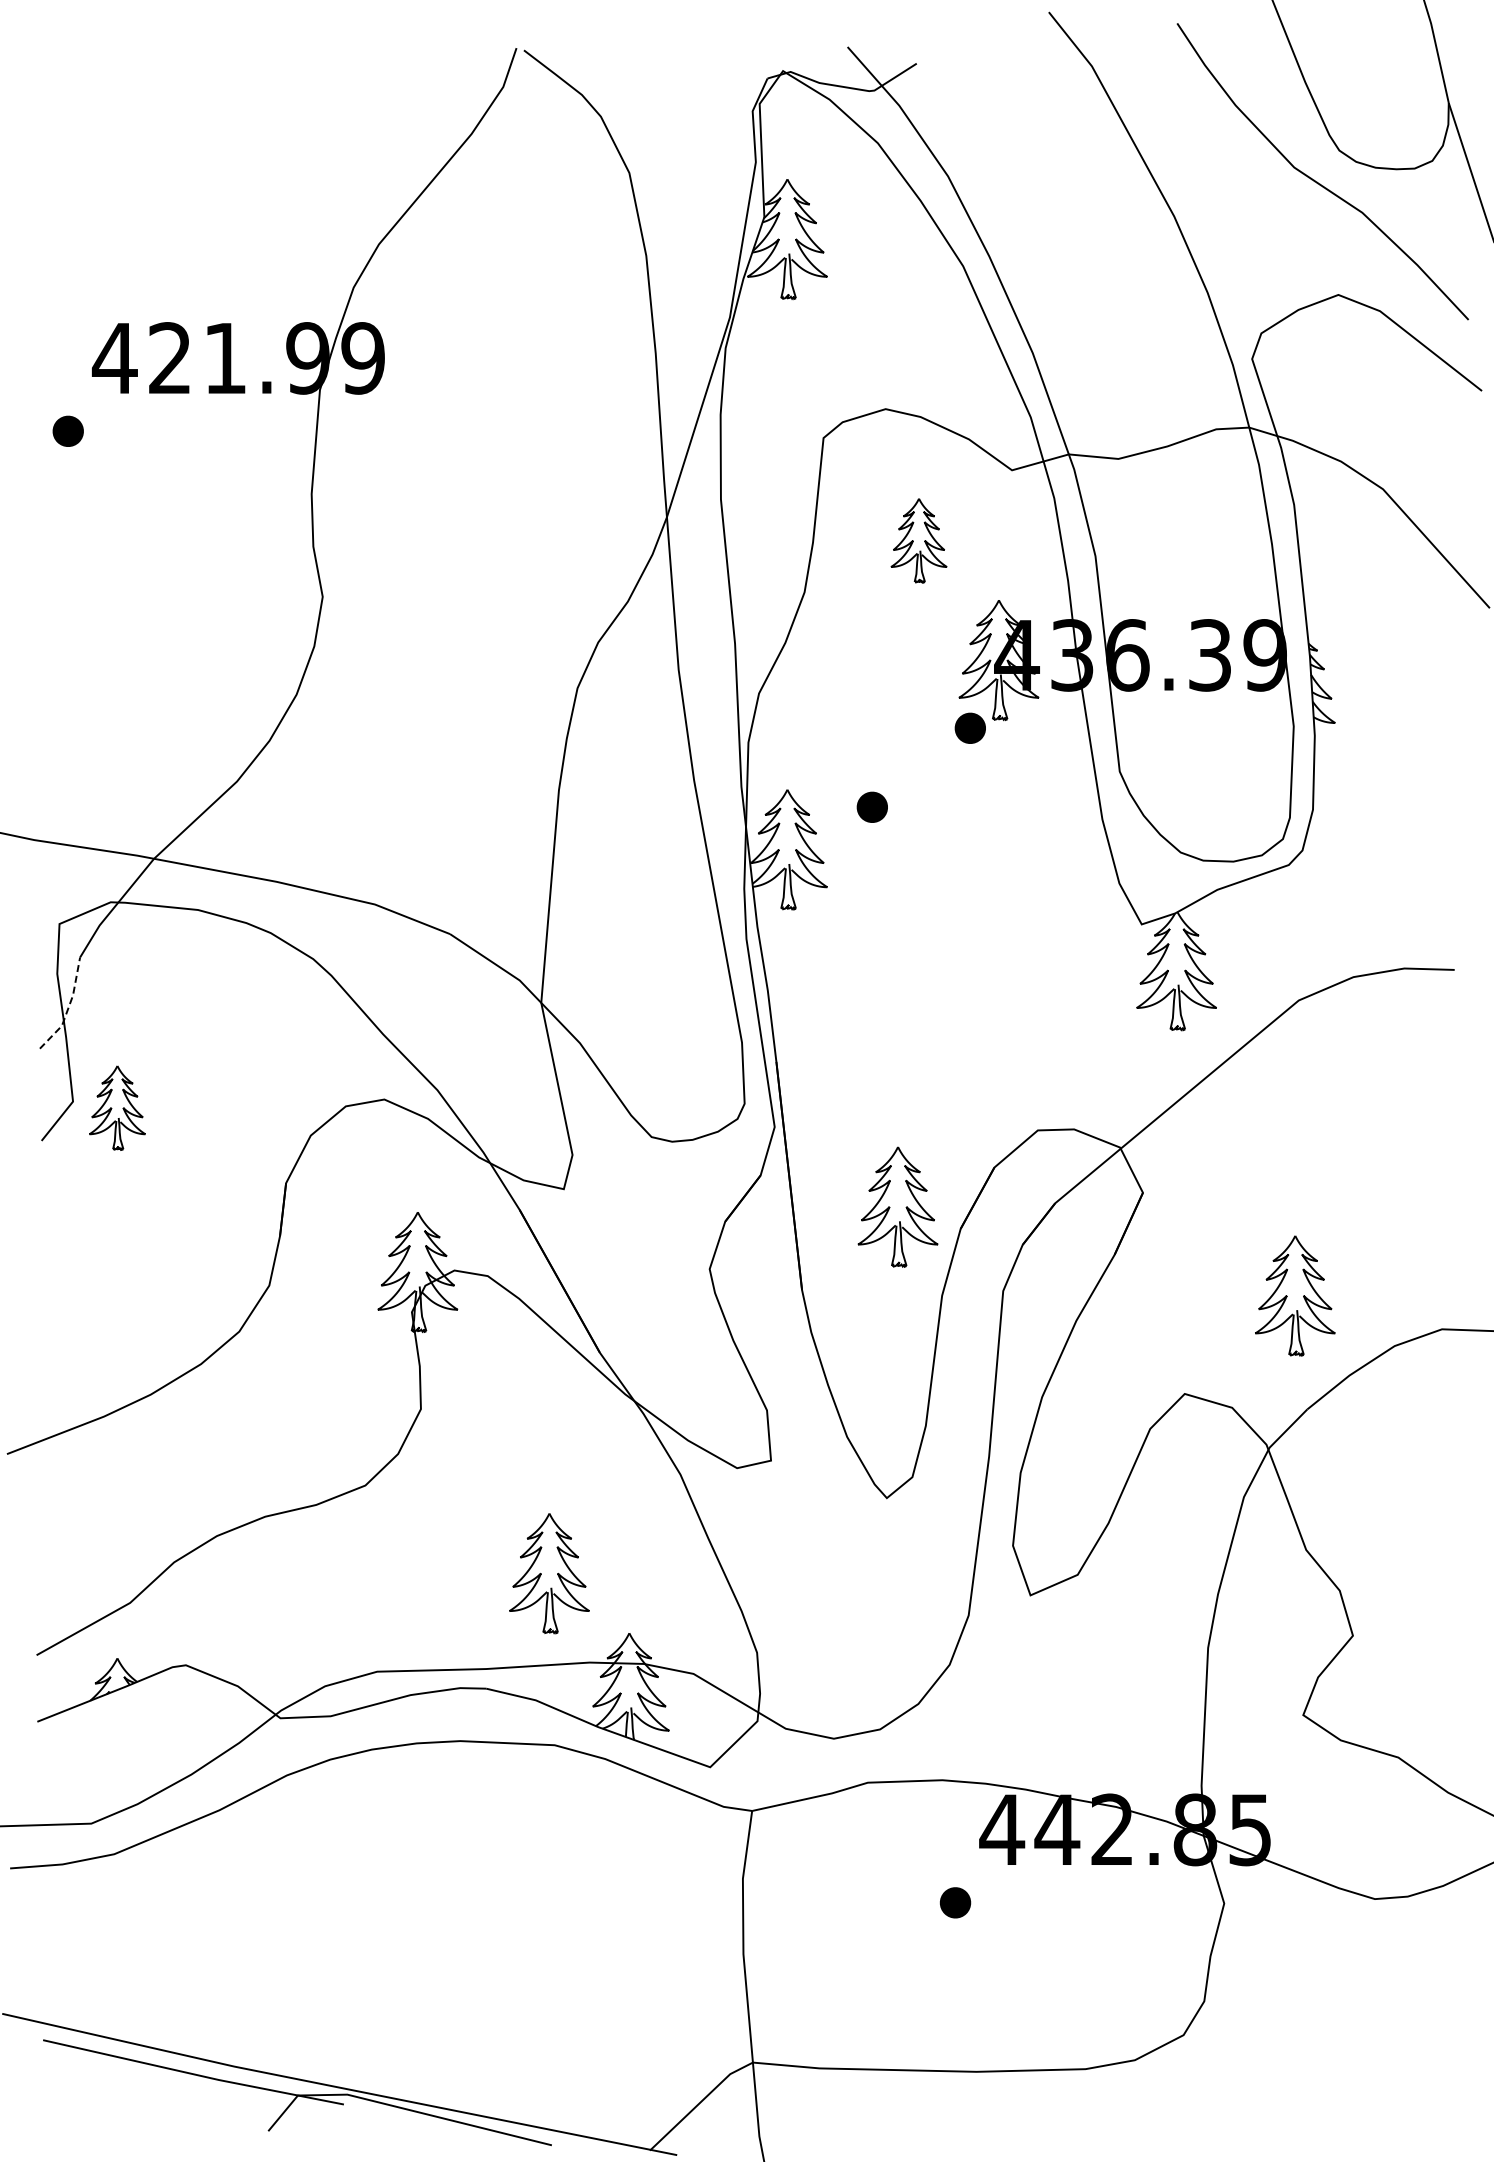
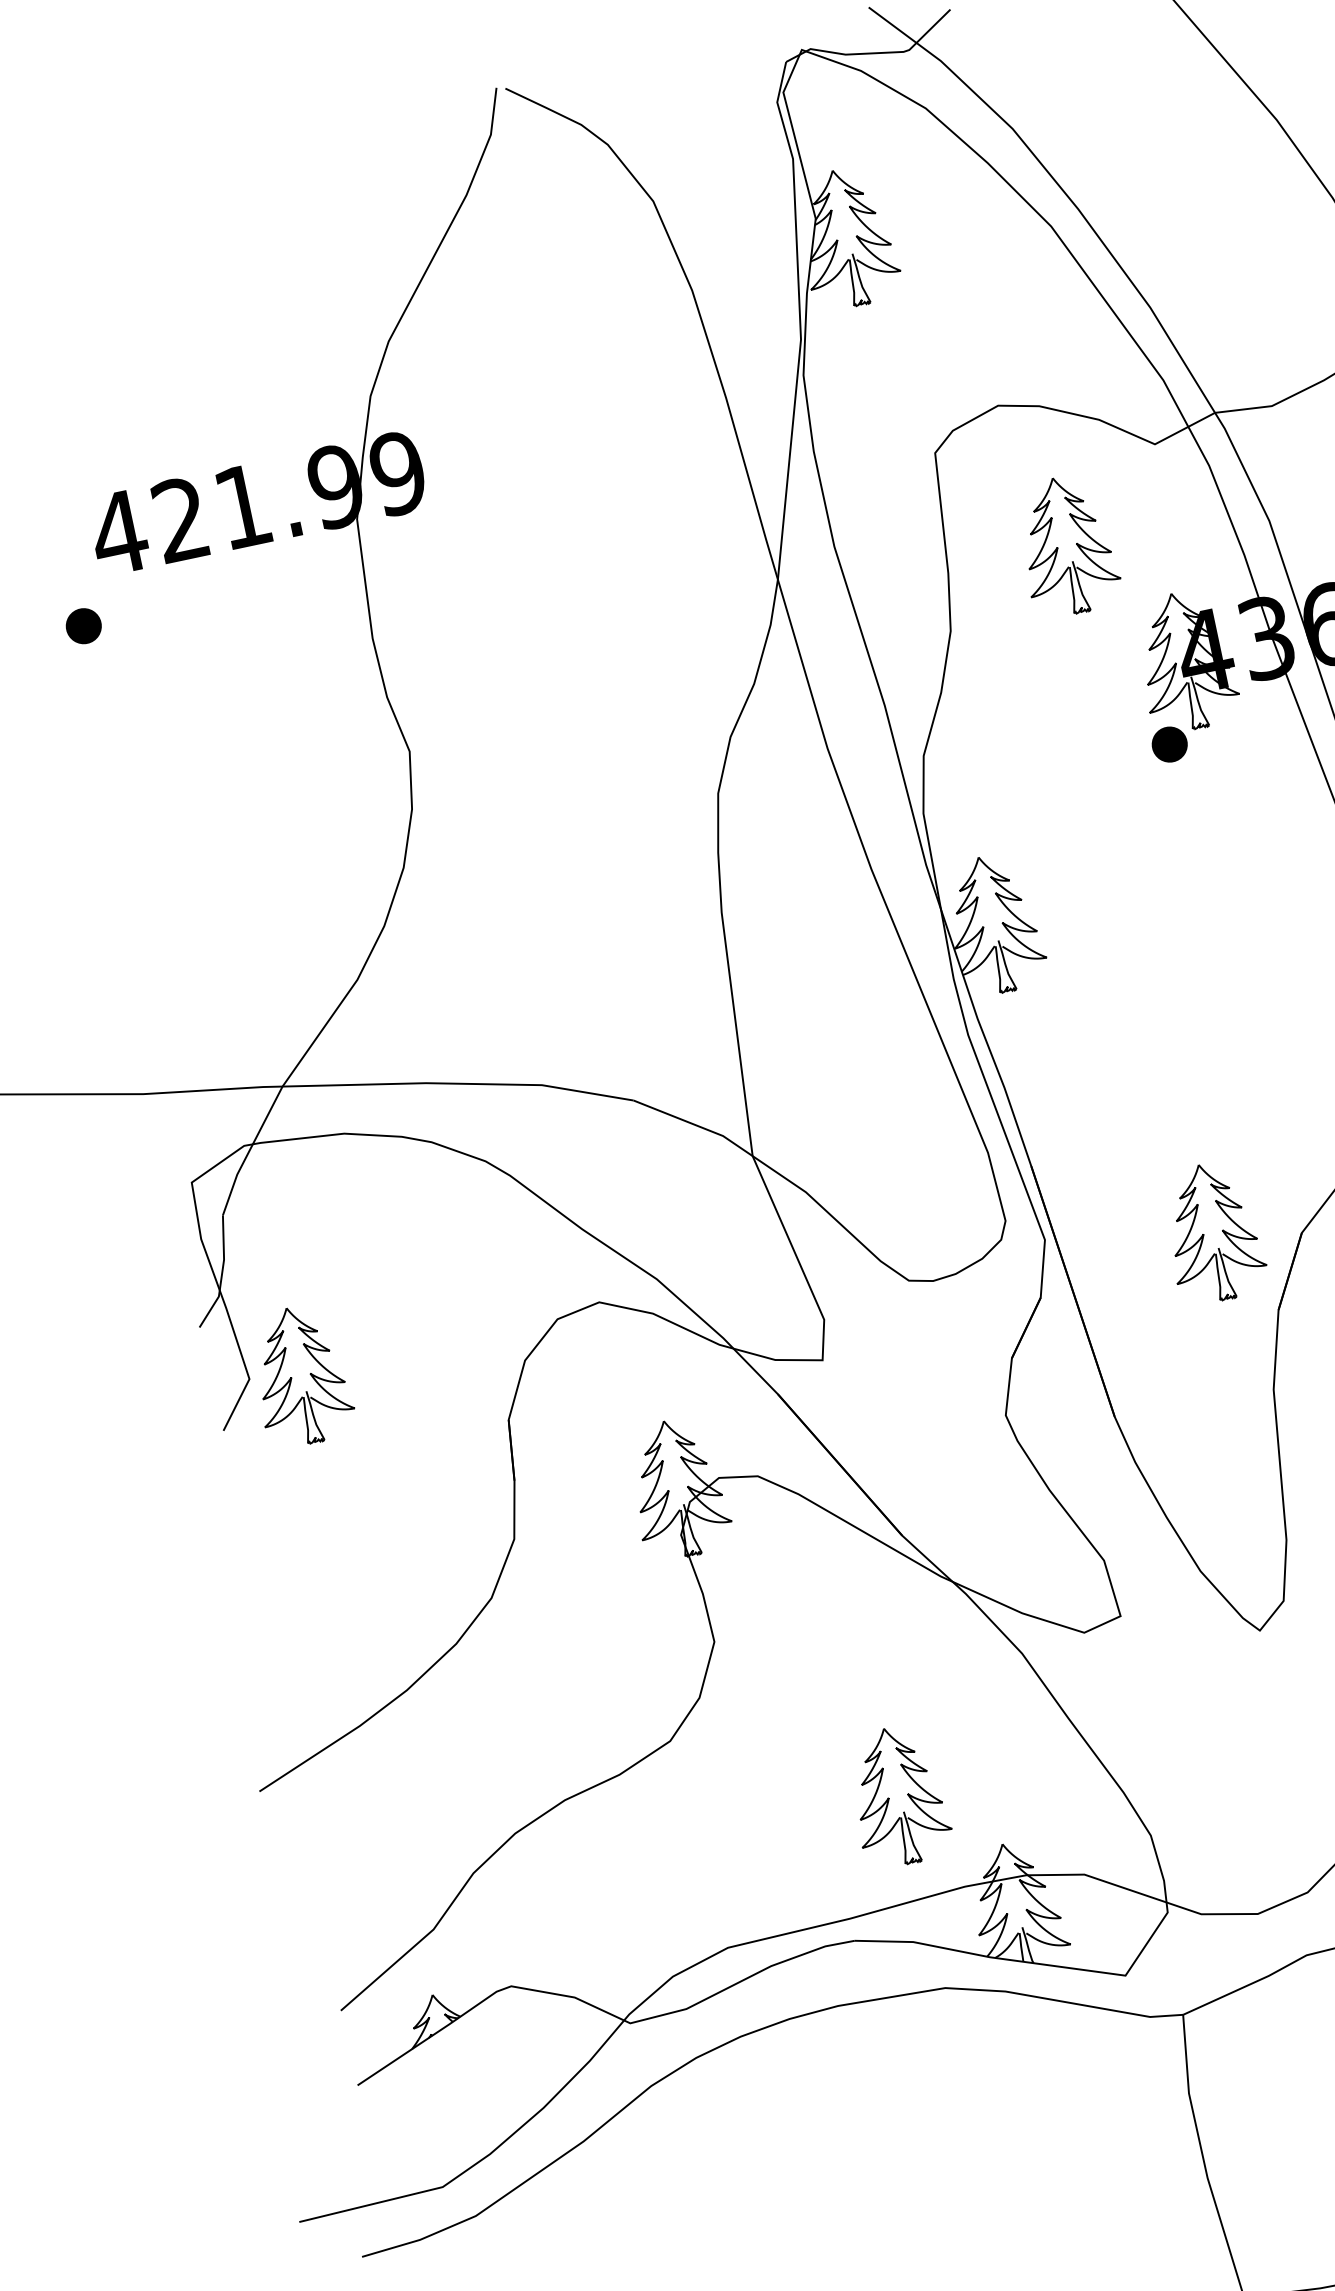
part: (918, 540) -> (1066, 545), size x1.43
part: (871, 806) -> (1077, 856), removed
line: (68, 1007) -> (221, 1274), dashed -> solid
part: (117, 1107) -> (300, 1375), size x1.43
part: (897, 1206) -> (1212, 1231), moved

